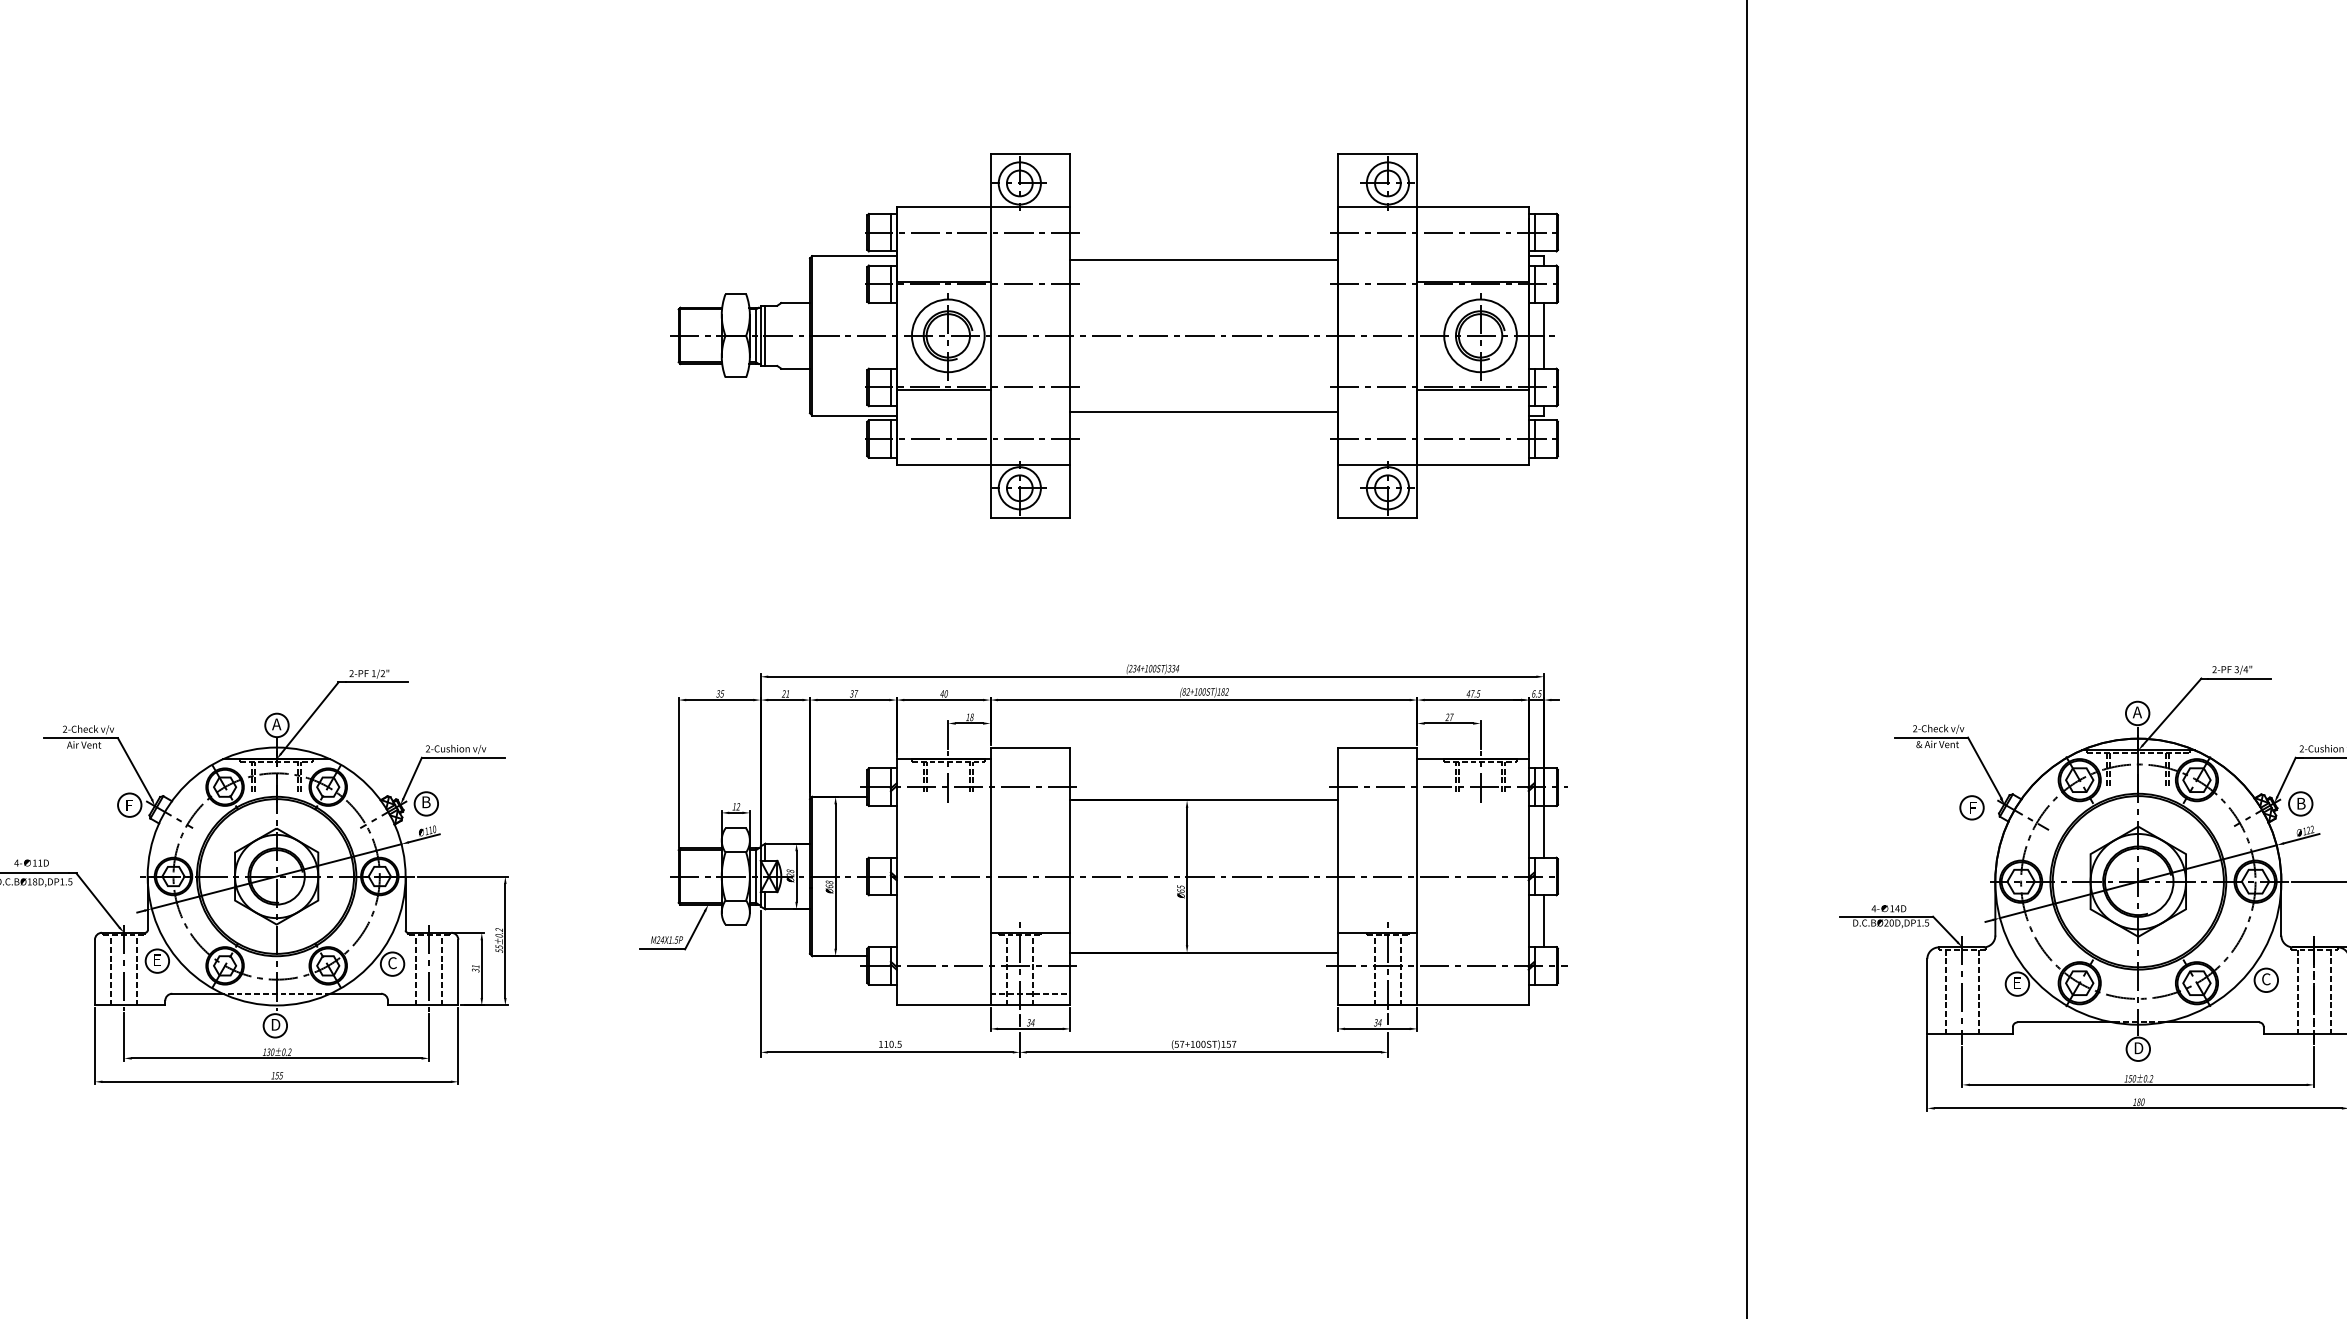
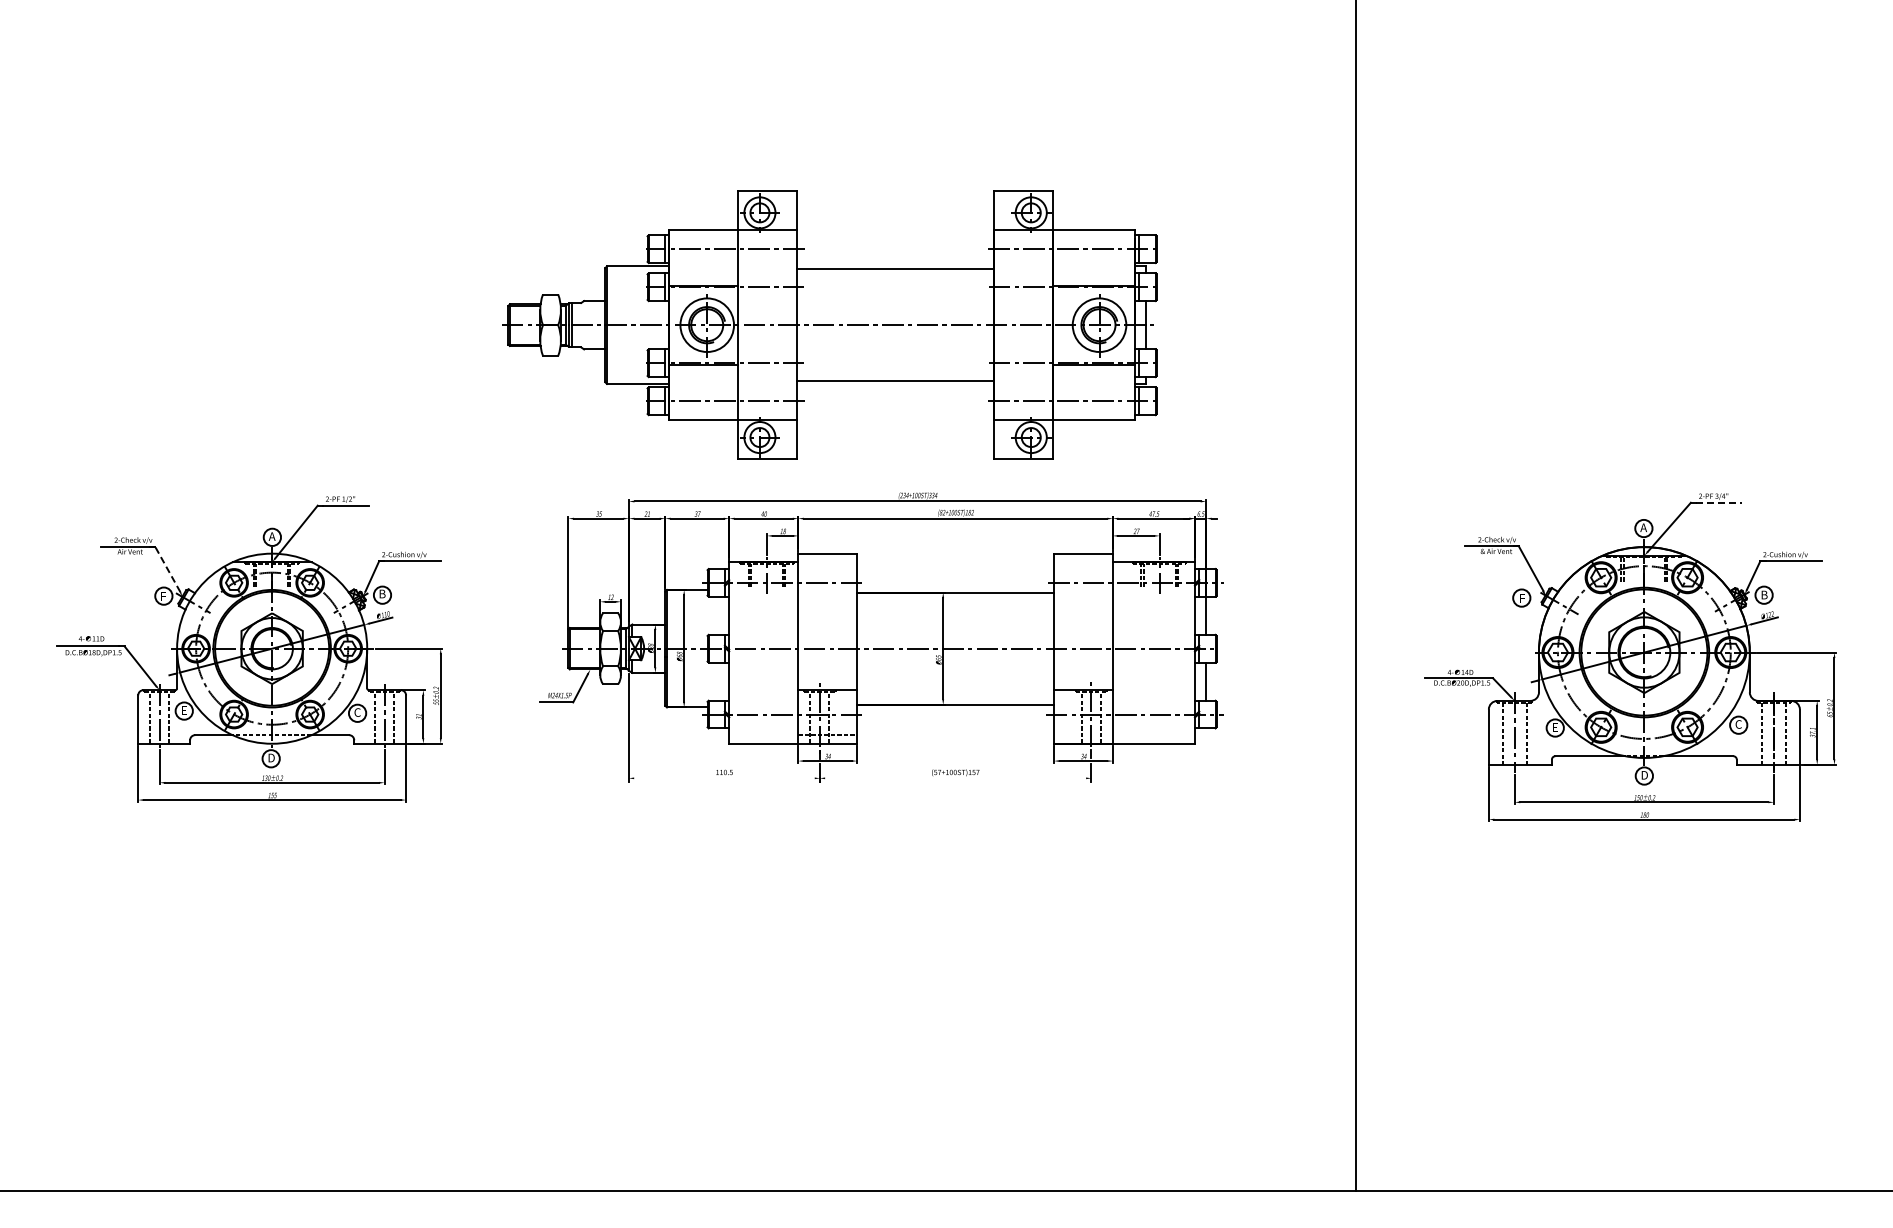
part: (1114, 334) -> (829, 324), moved
line: (2240, 678) -> (1719, 502), solid -> dashed
line: (134, 769) -> (167, 569), solid -> dashed
line: (890, 1052) -> (724, 778), removed
line: (1203, 1052) -> (955, 778), removed

